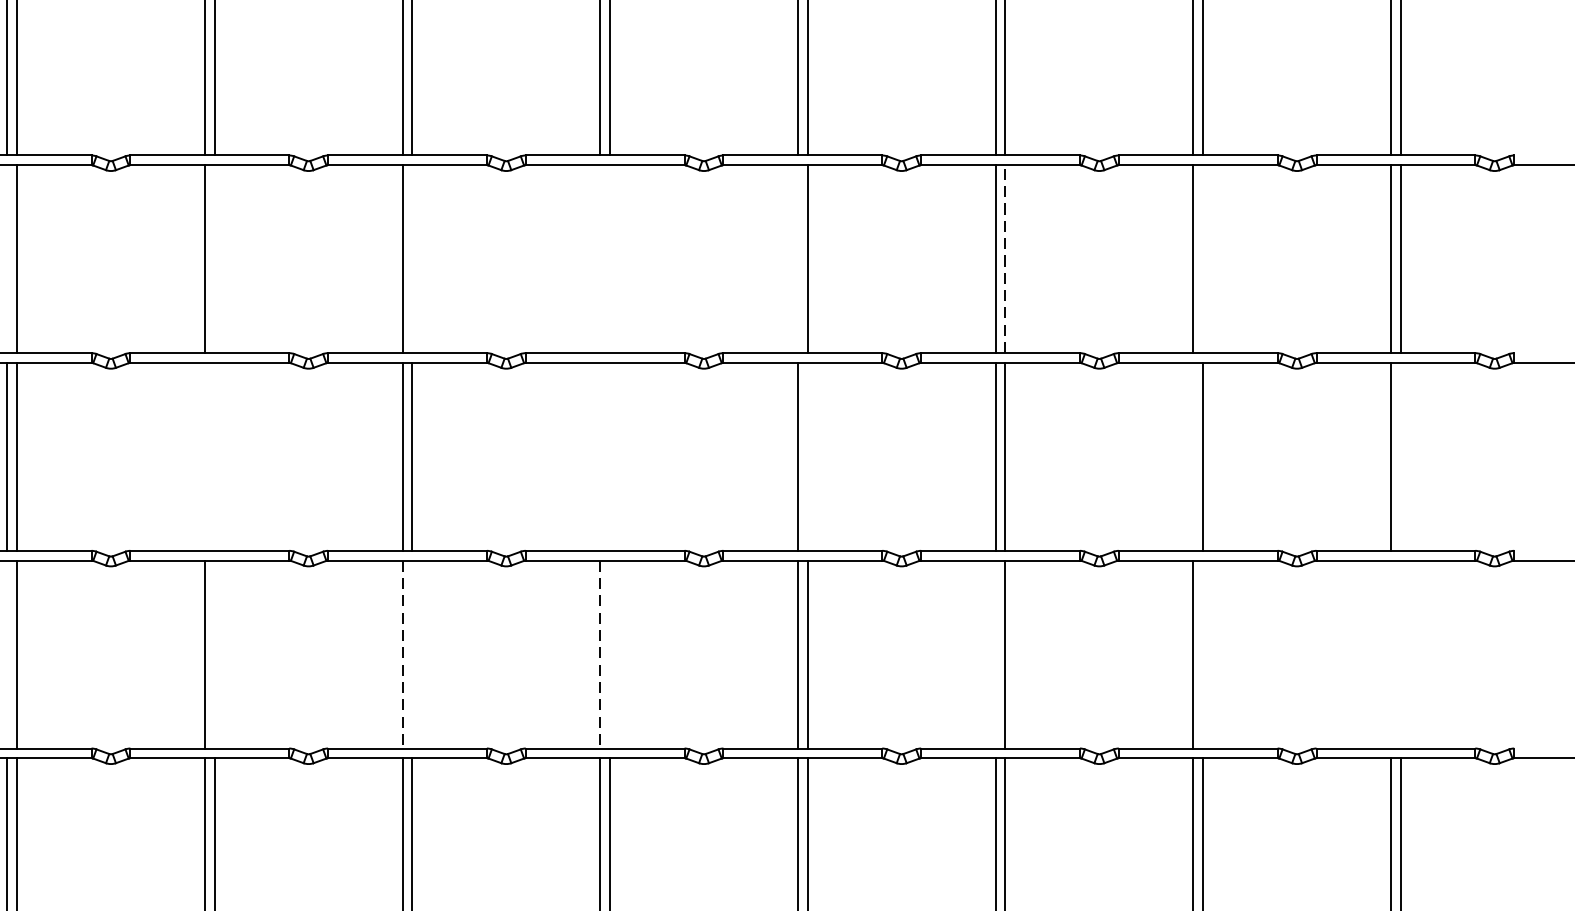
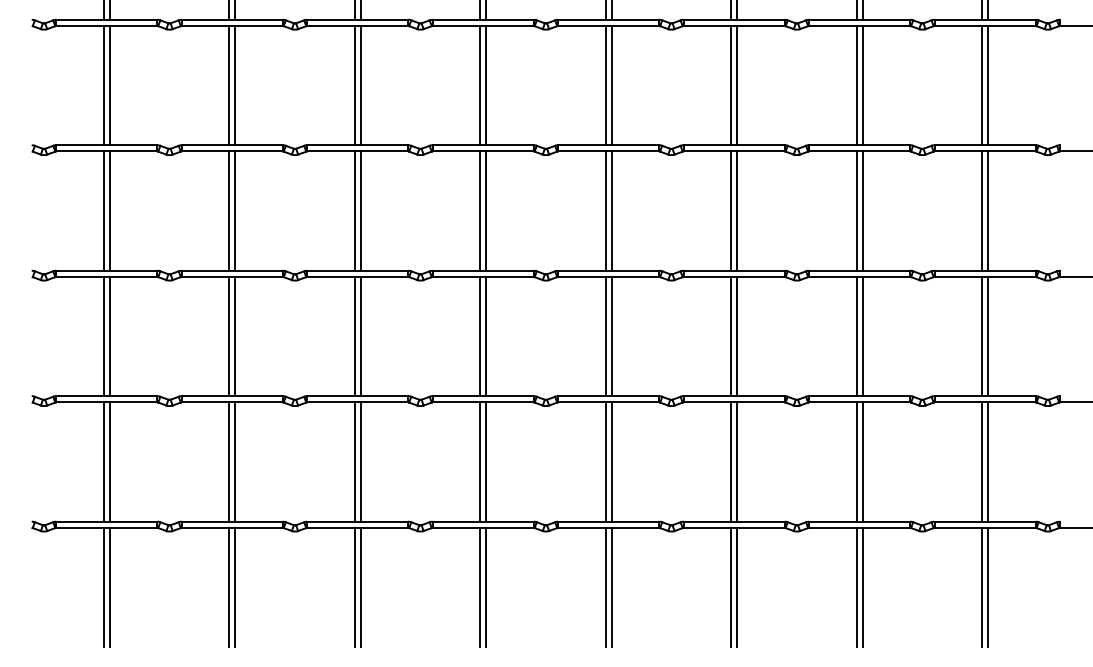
line: (6, 258) -> (103, 210), added
line: (214, 258) -> (235, 210), added
line: (411, 258) -> (360, 210), added
line: (600, 258) -> (480, 210), added
line: (610, 258) -> (486, 210), added
line: (797, 258) -> (605, 210), added
line: (1202, 258) -> (862, 210), added
line: (1005, 259) -> (737, 211), dashed -> solid
line: (205, 456) -> (229, 336), added
line: (214, 456) -> (235, 336), added
line: (600, 456) -> (480, 336), added
line: (610, 456) -> (486, 336), added
line: (807, 456) -> (611, 336), added
line: (1193, 456) -> (856, 336), added
line: (1401, 456) -> (988, 336), added
line: (6, 653) -> (103, 461), added
line: (214, 653) -> (235, 461), added
line: (411, 653) -> (360, 461), added
line: (610, 653) -> (486, 461), added
line: (996, 653) -> (731, 461), added
line: (1202, 653) -> (862, 461), added
line: (1391, 653) -> (982, 461), added
line: (1401, 653) -> (988, 461), added
line: (402, 655) -> (354, 462), dashed -> solid
line: (600, 655) -> (480, 462), dashed -> solid

